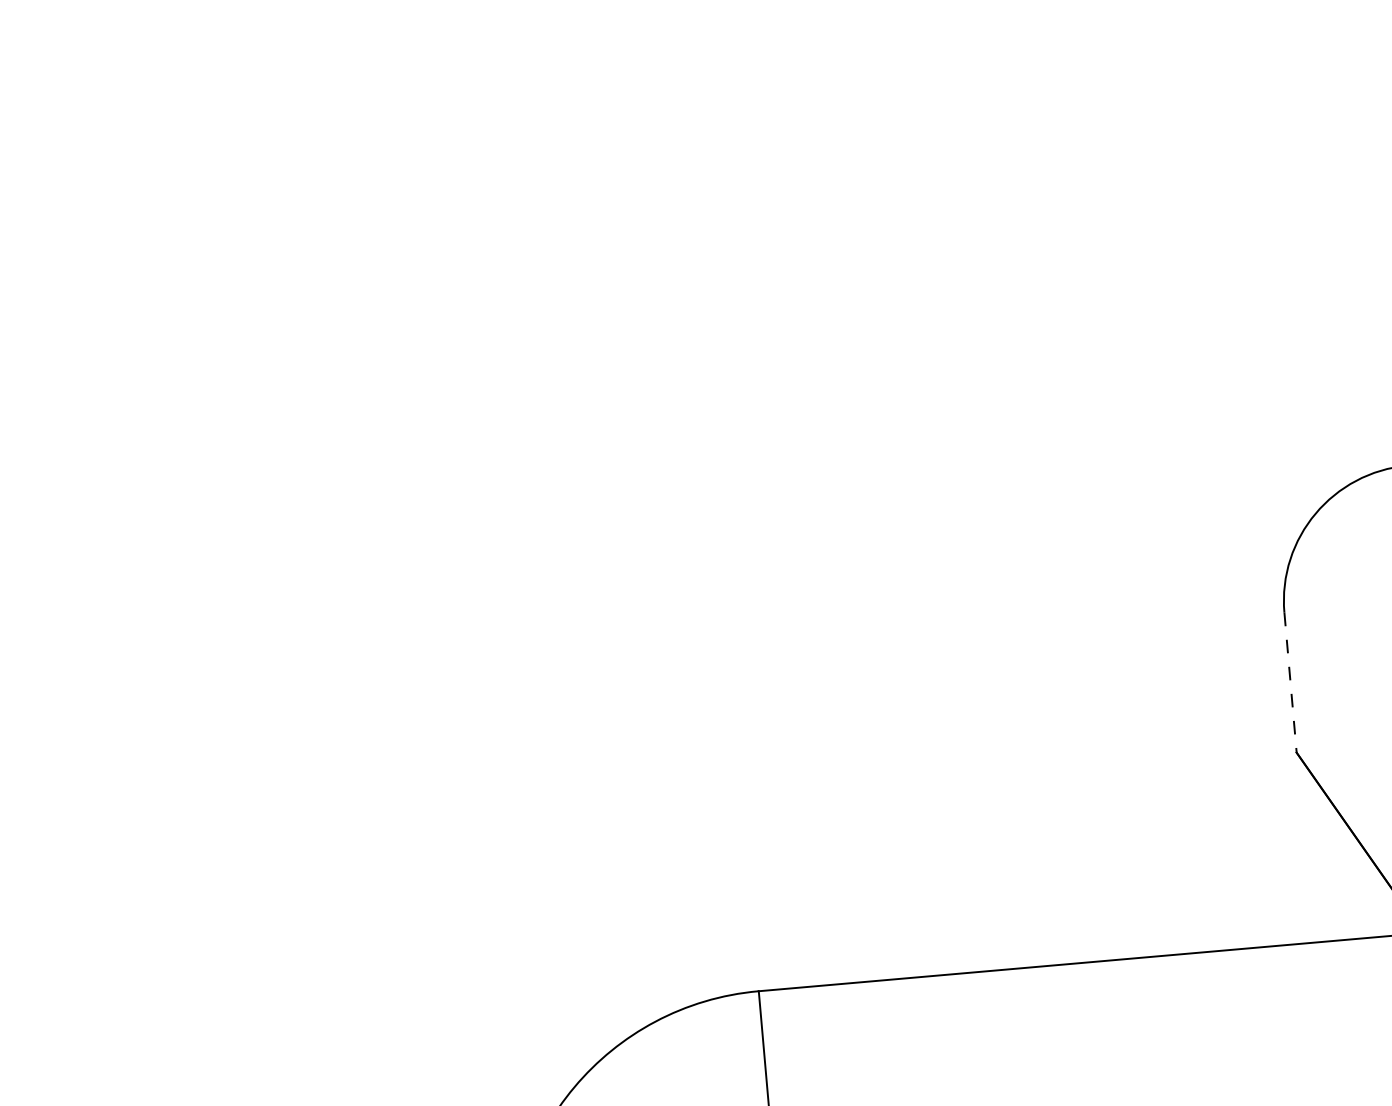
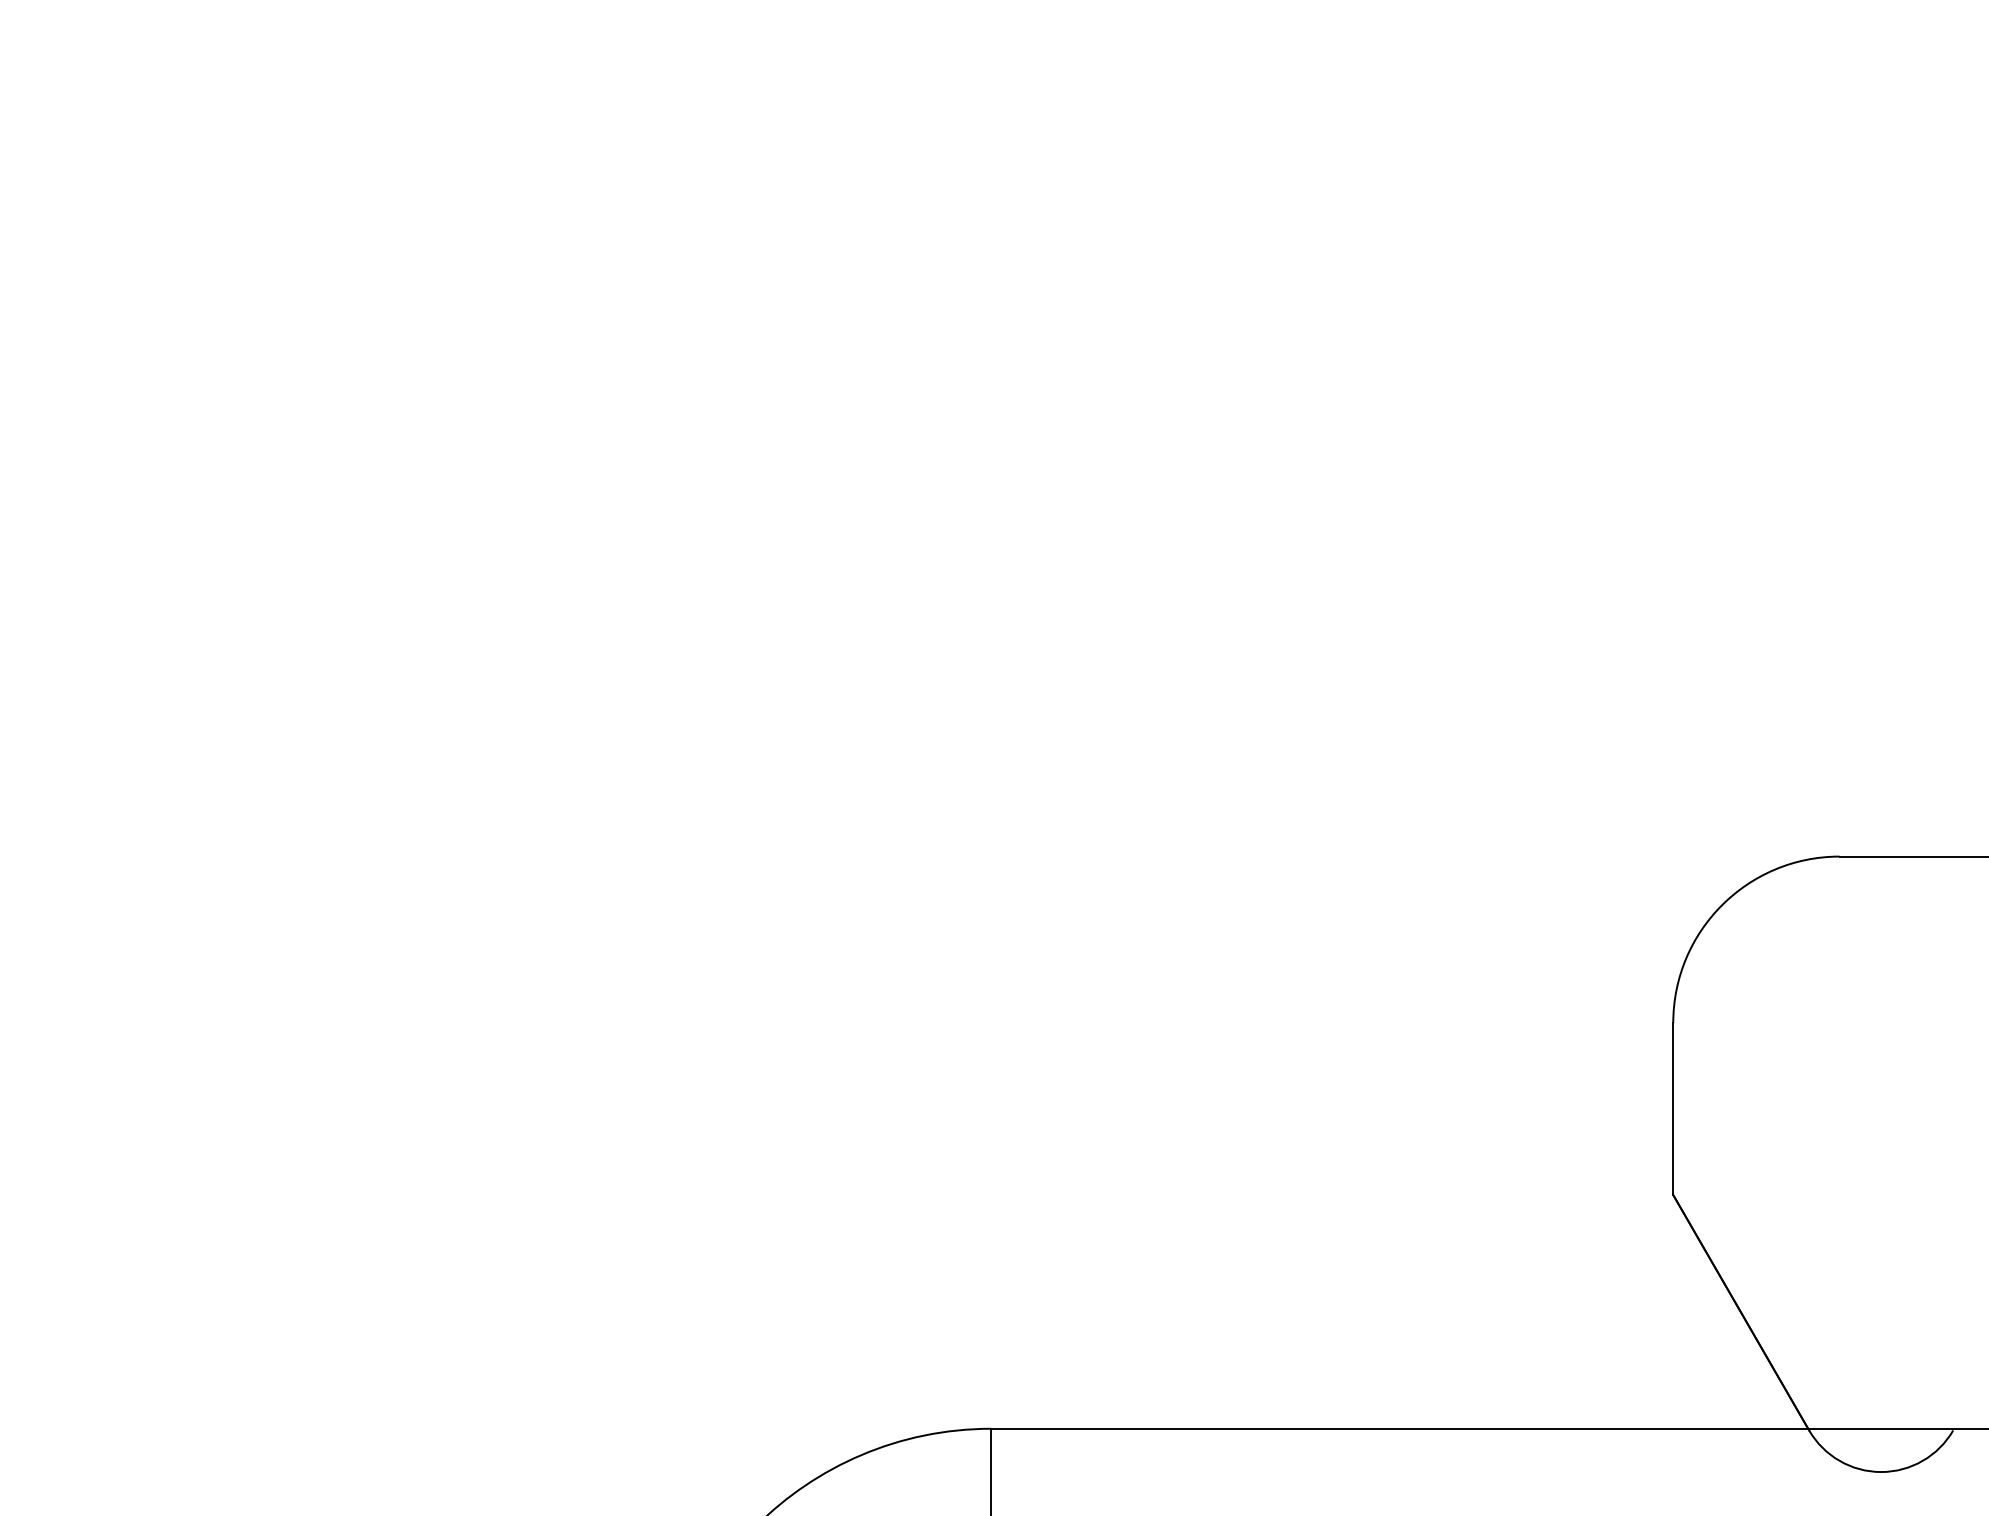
line: (1290, 683) -> (1673, 1109), dashed -> solid

